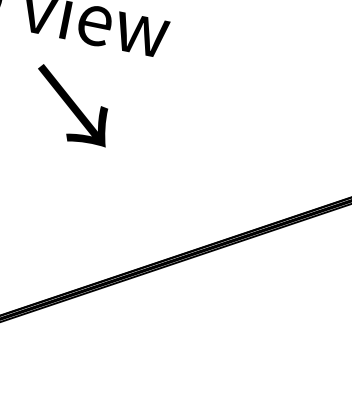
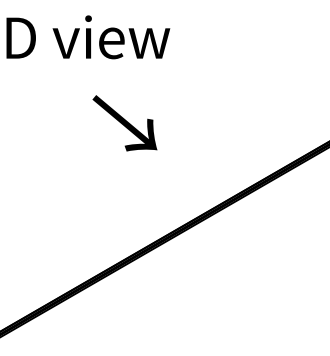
text: (71, 106) -> (124, 123), moved

